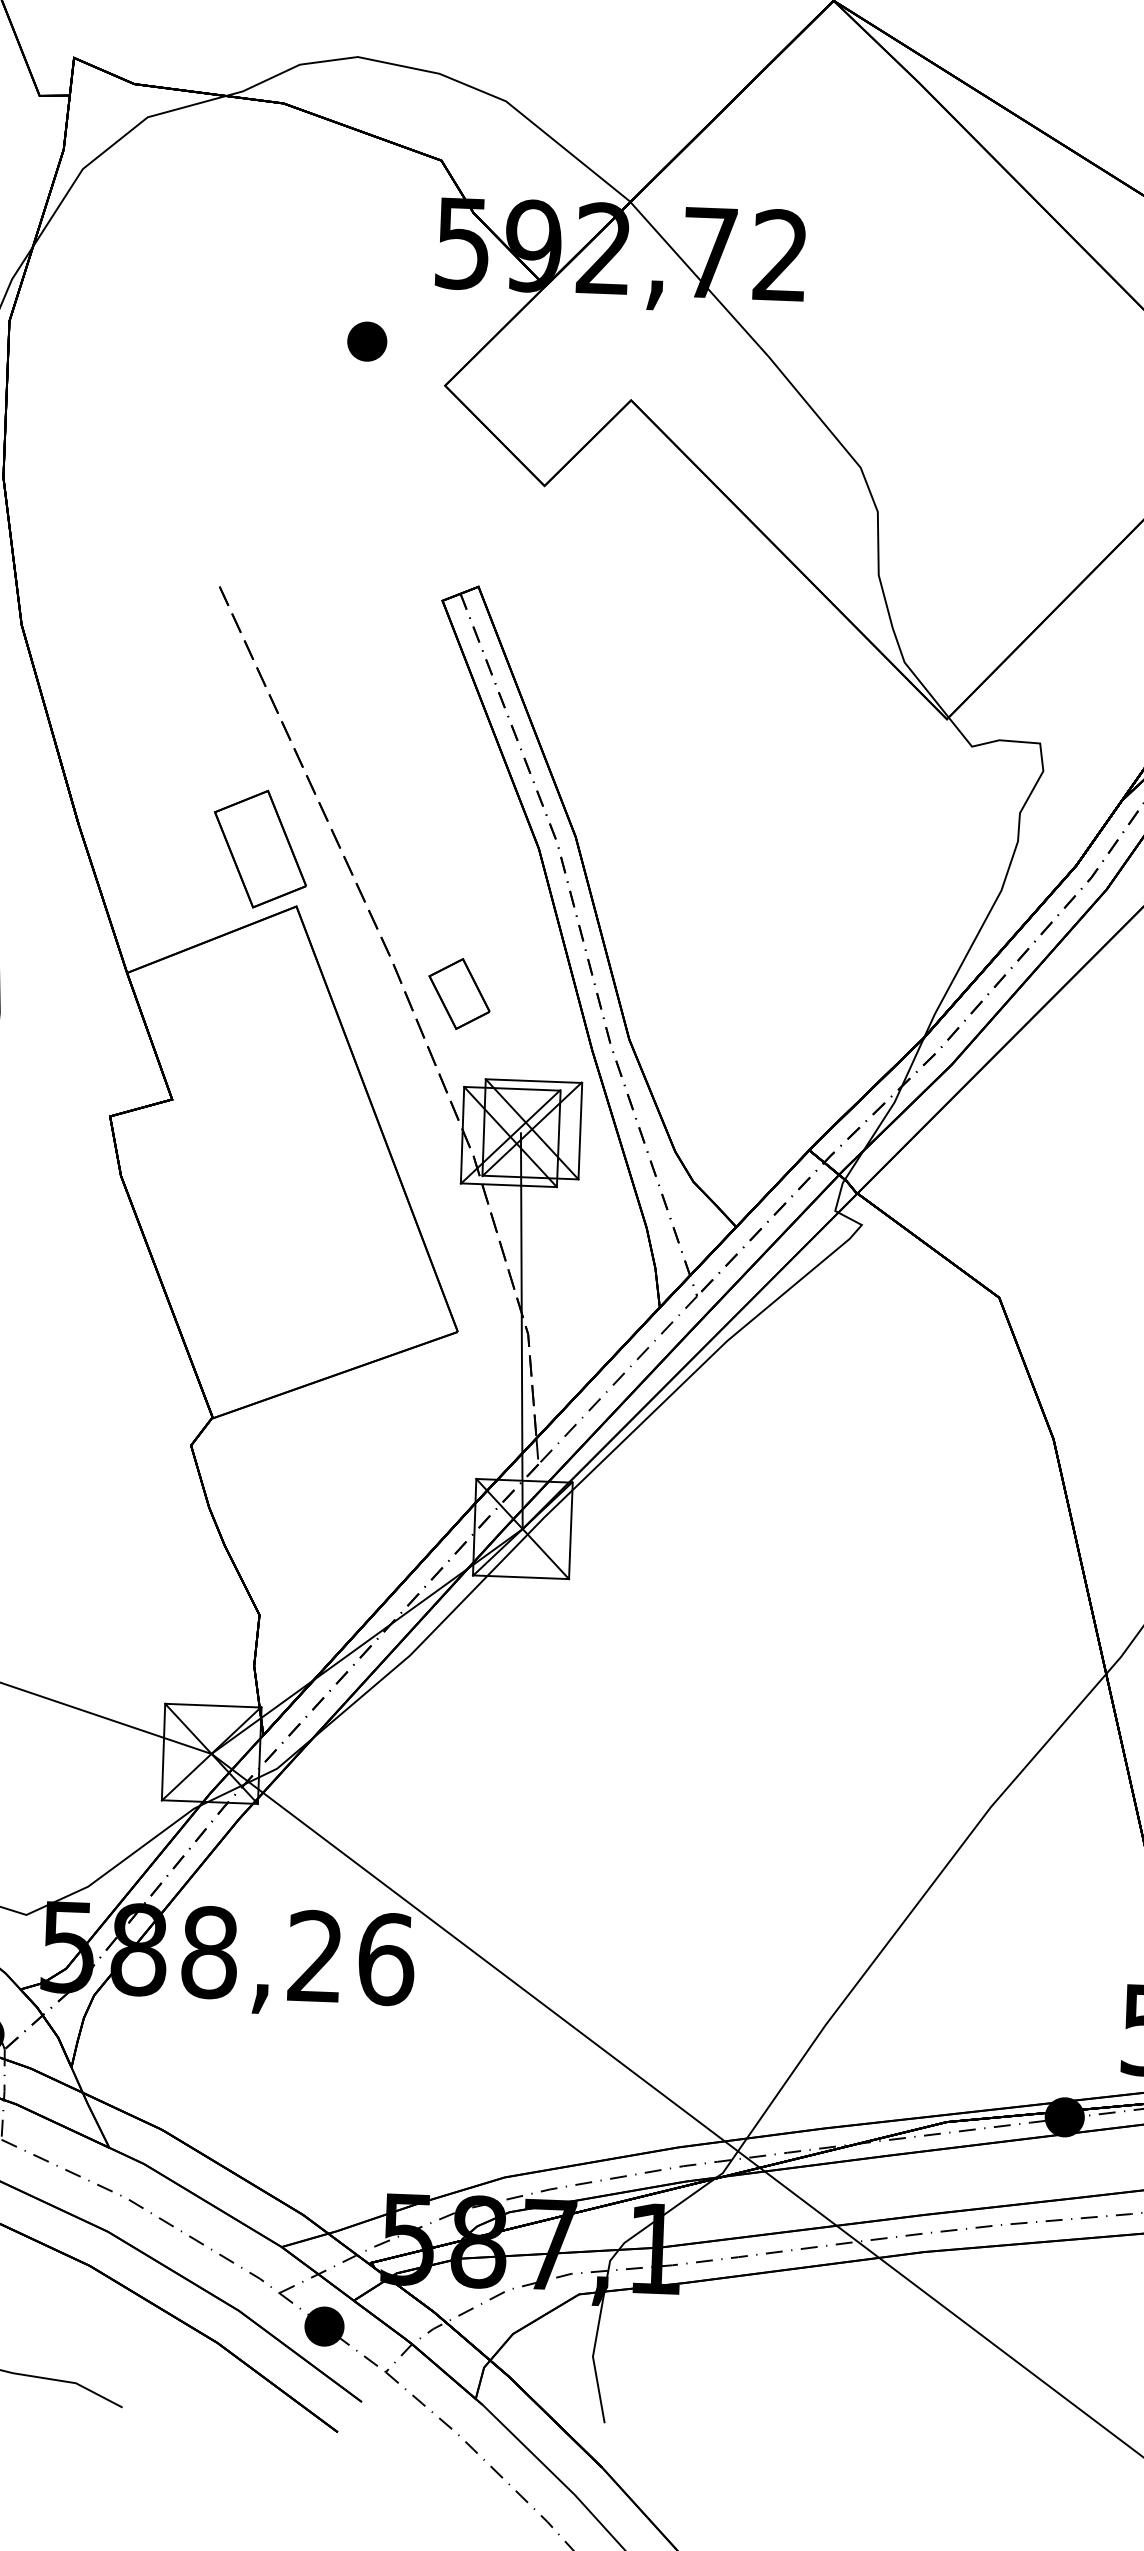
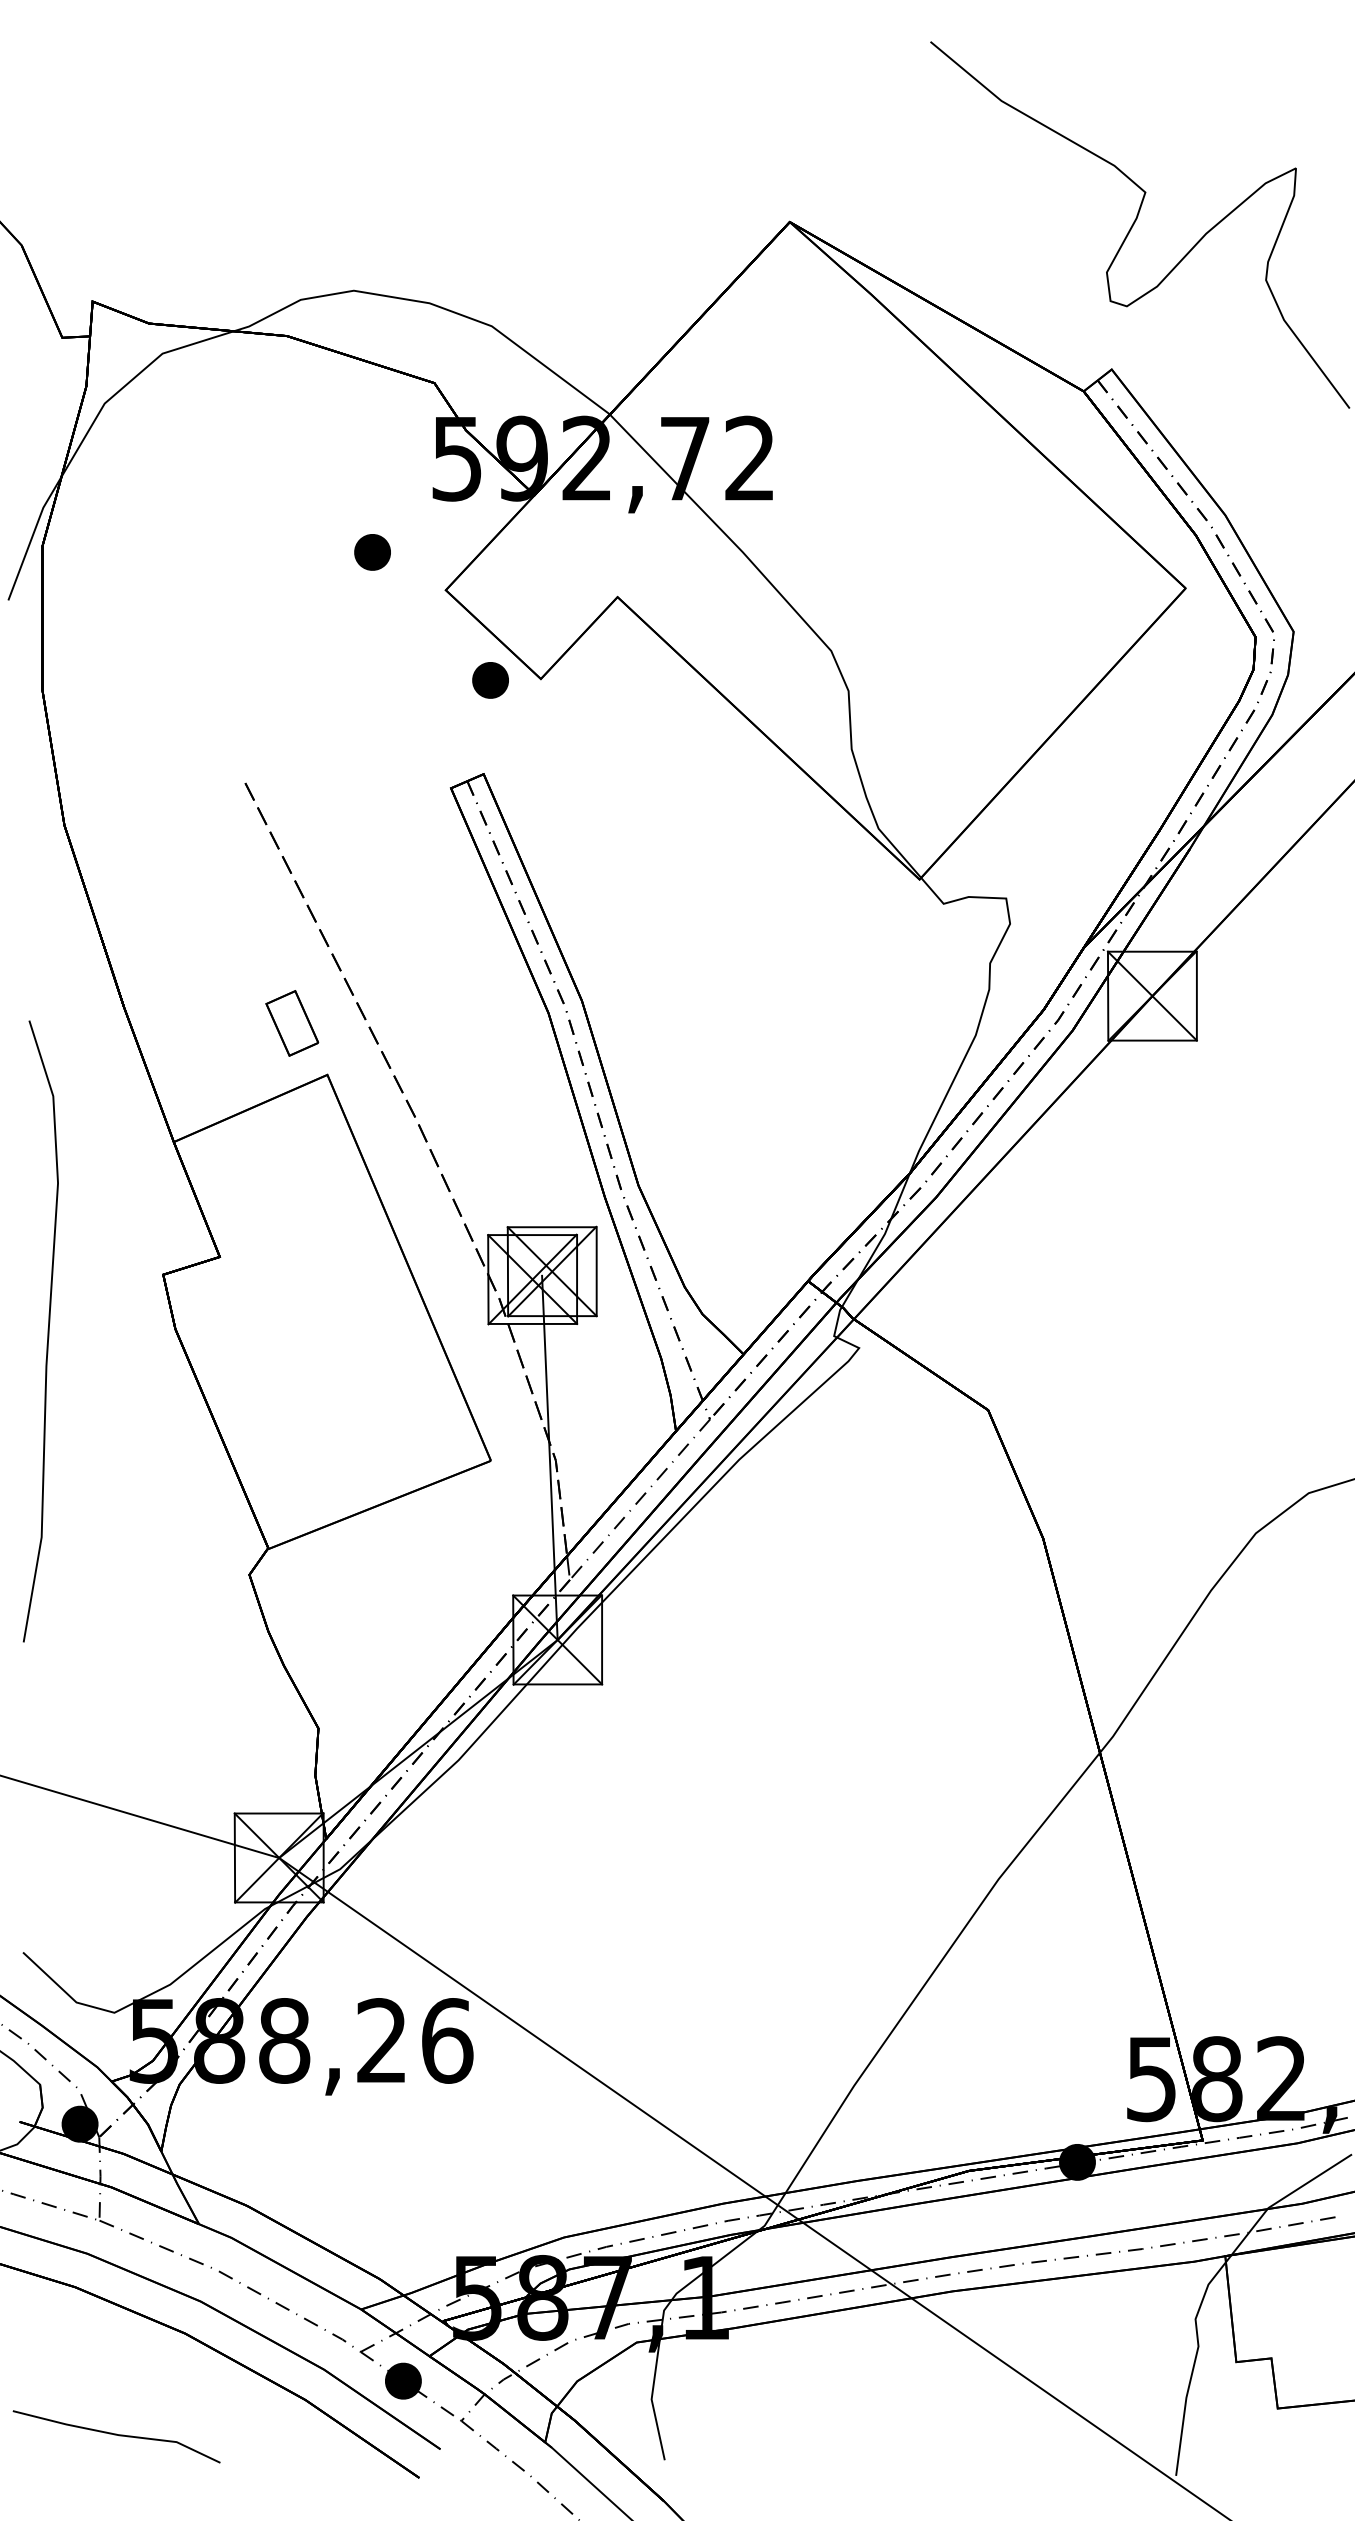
part: (489, 485) -> (490, 680), added
part: (260, 849) -> (292, 1023), size x0.6
part: (459, 993) -> (480, 1149), removed

